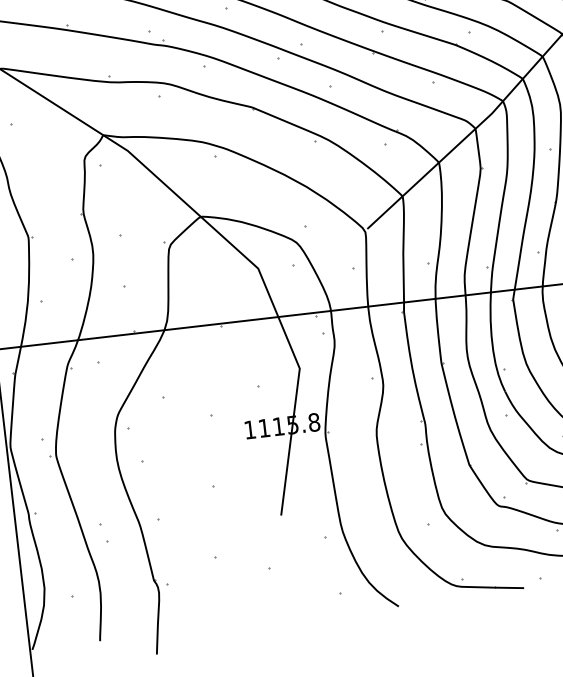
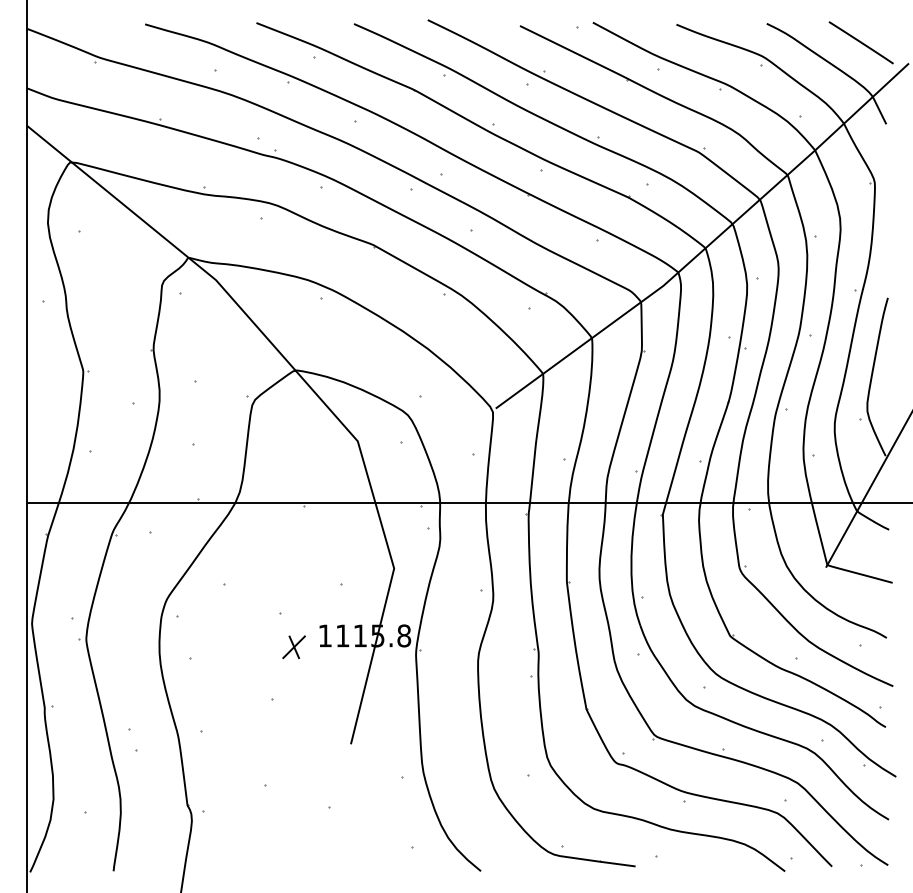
part: (225, 442) -> (293, 647), added

